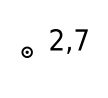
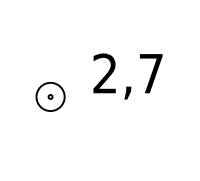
part: (26, 51) -> (49, 95), size x1.6

